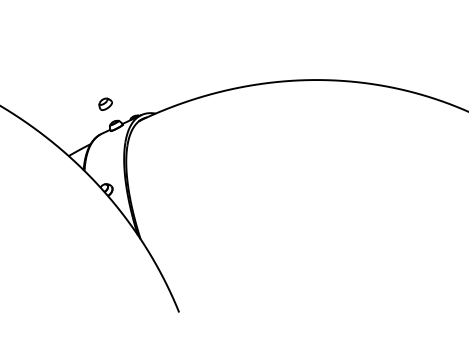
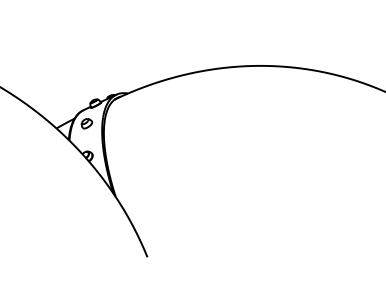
part: (105, 103) -> (86, 123), moved

